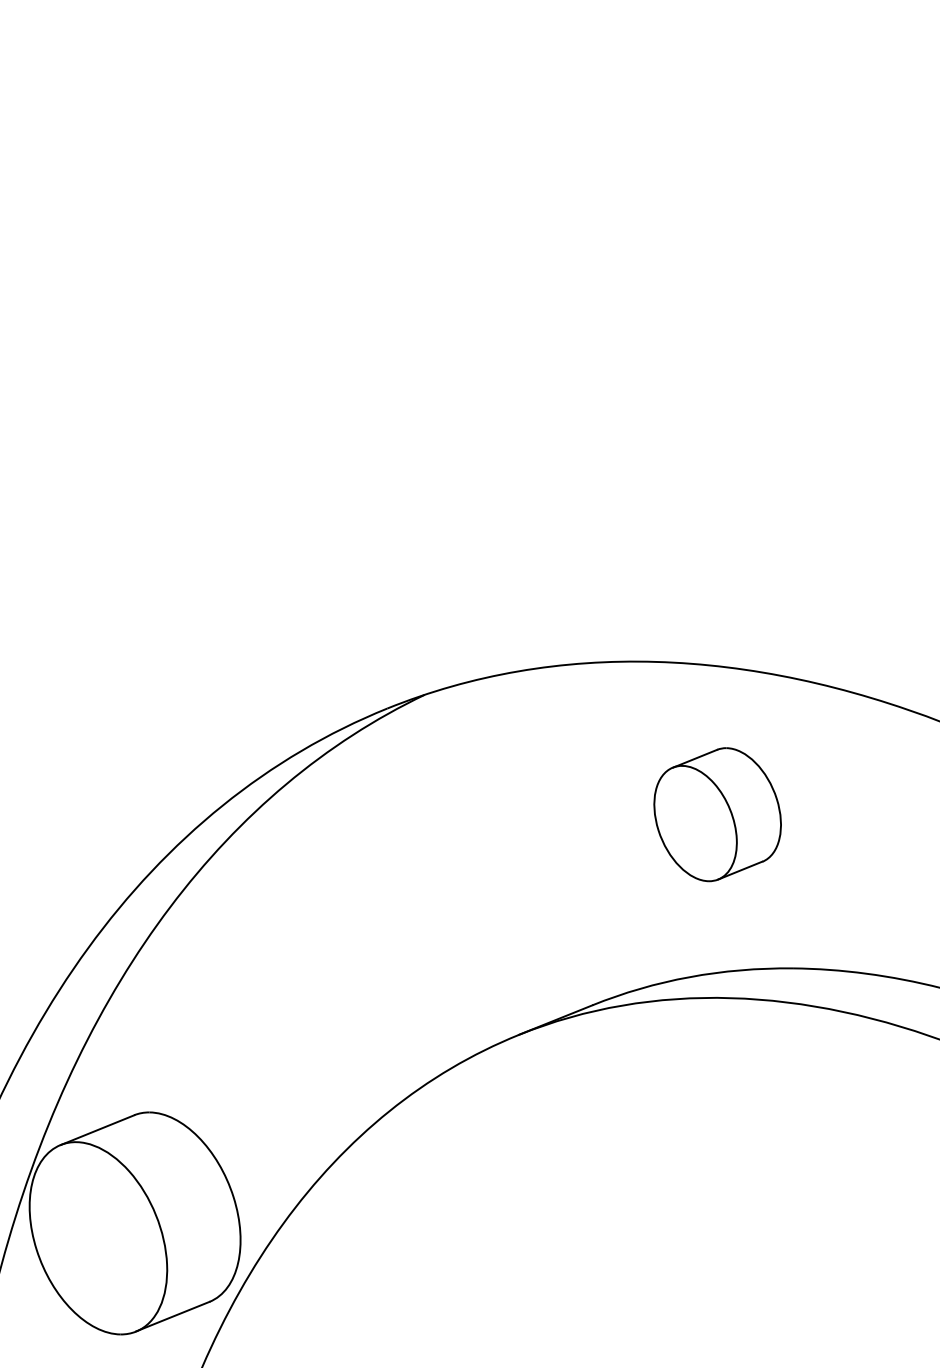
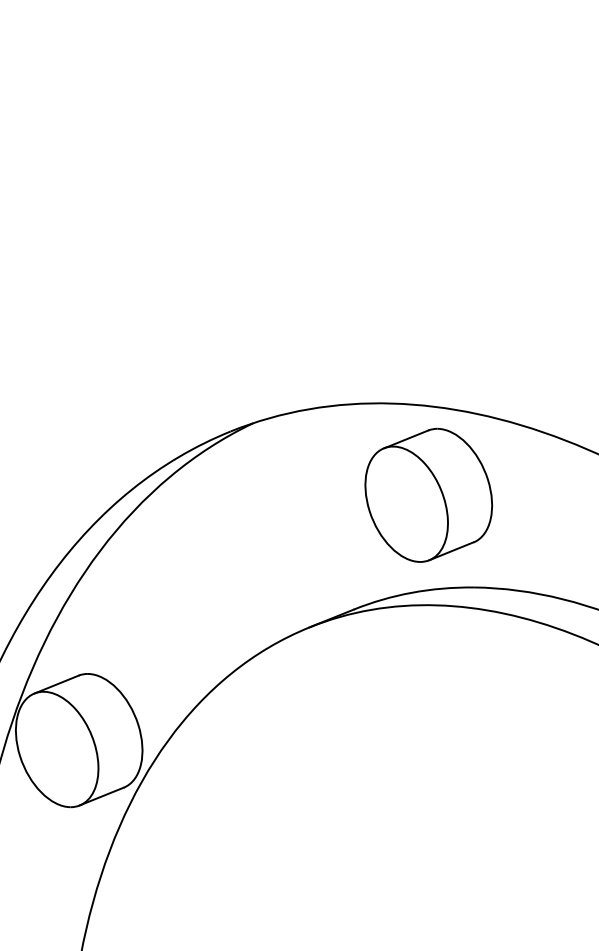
part: (717, 813) -> (428, 494), size x1.67

